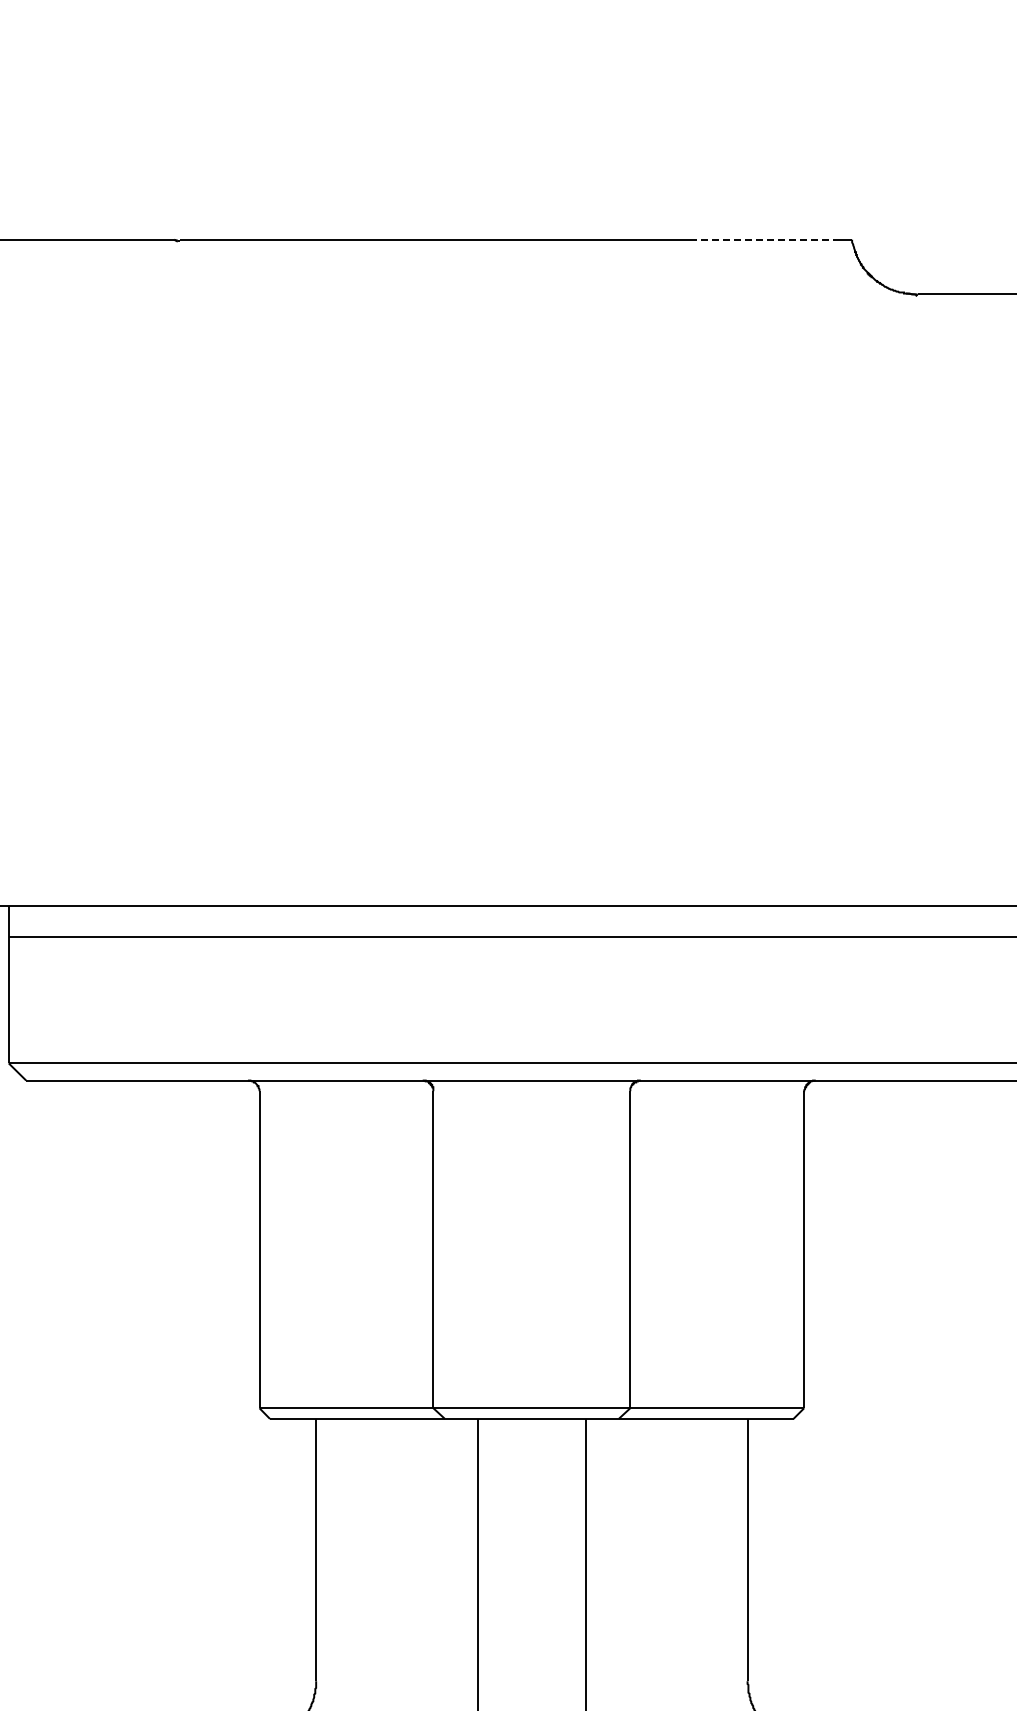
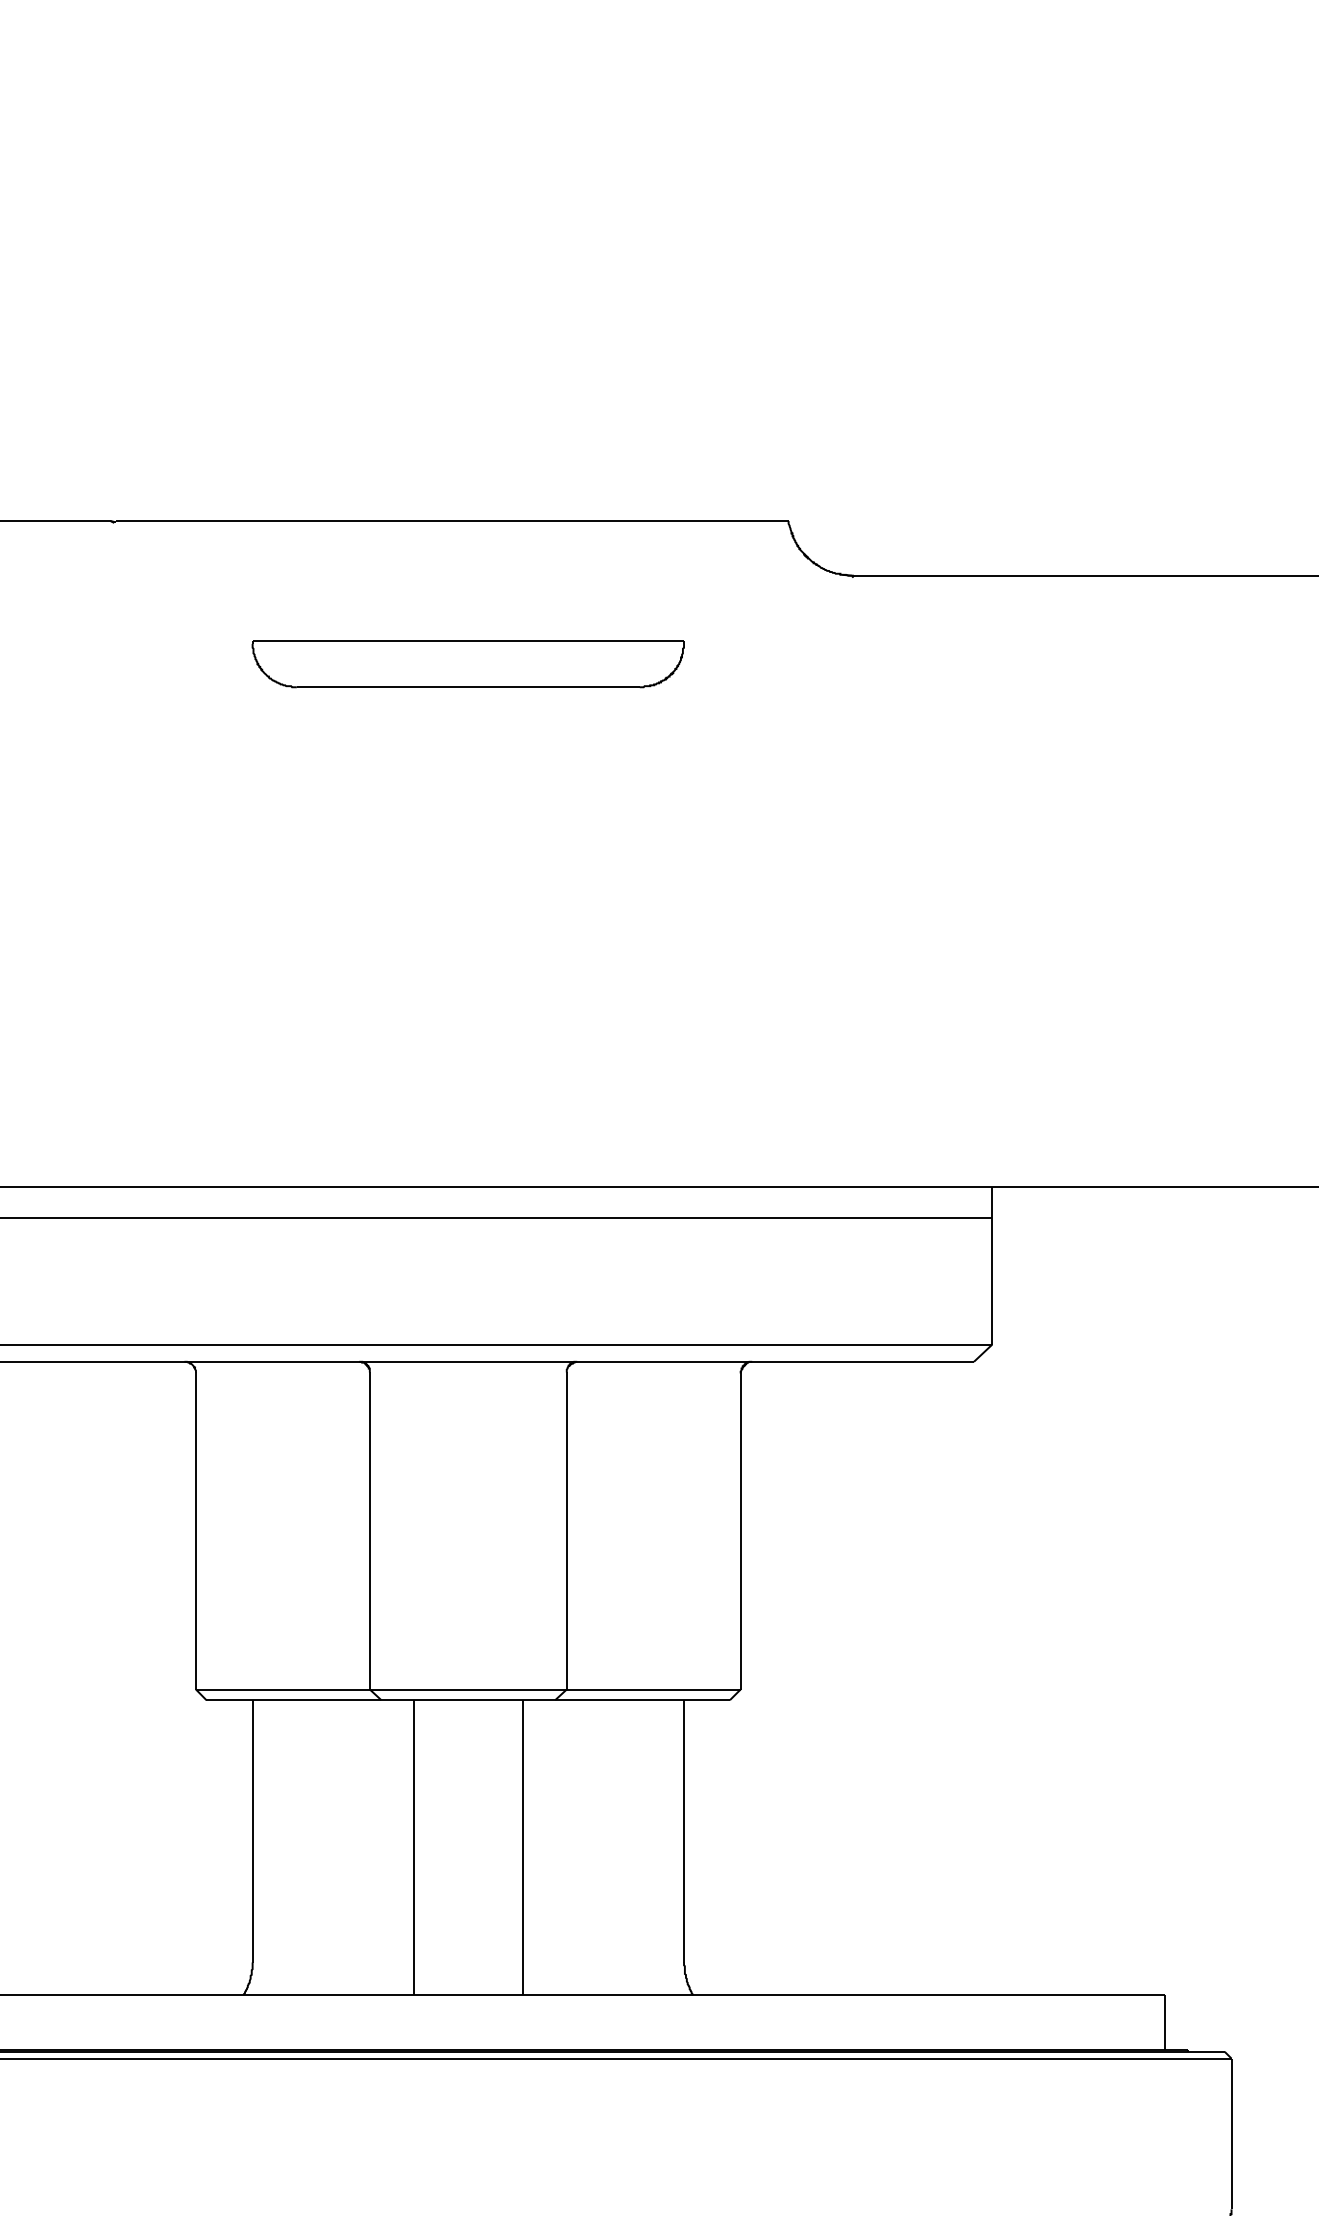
line: (766, 240) -> (702, 521), dashed -> solid
part: (531, 383) -> (467, 664), added

